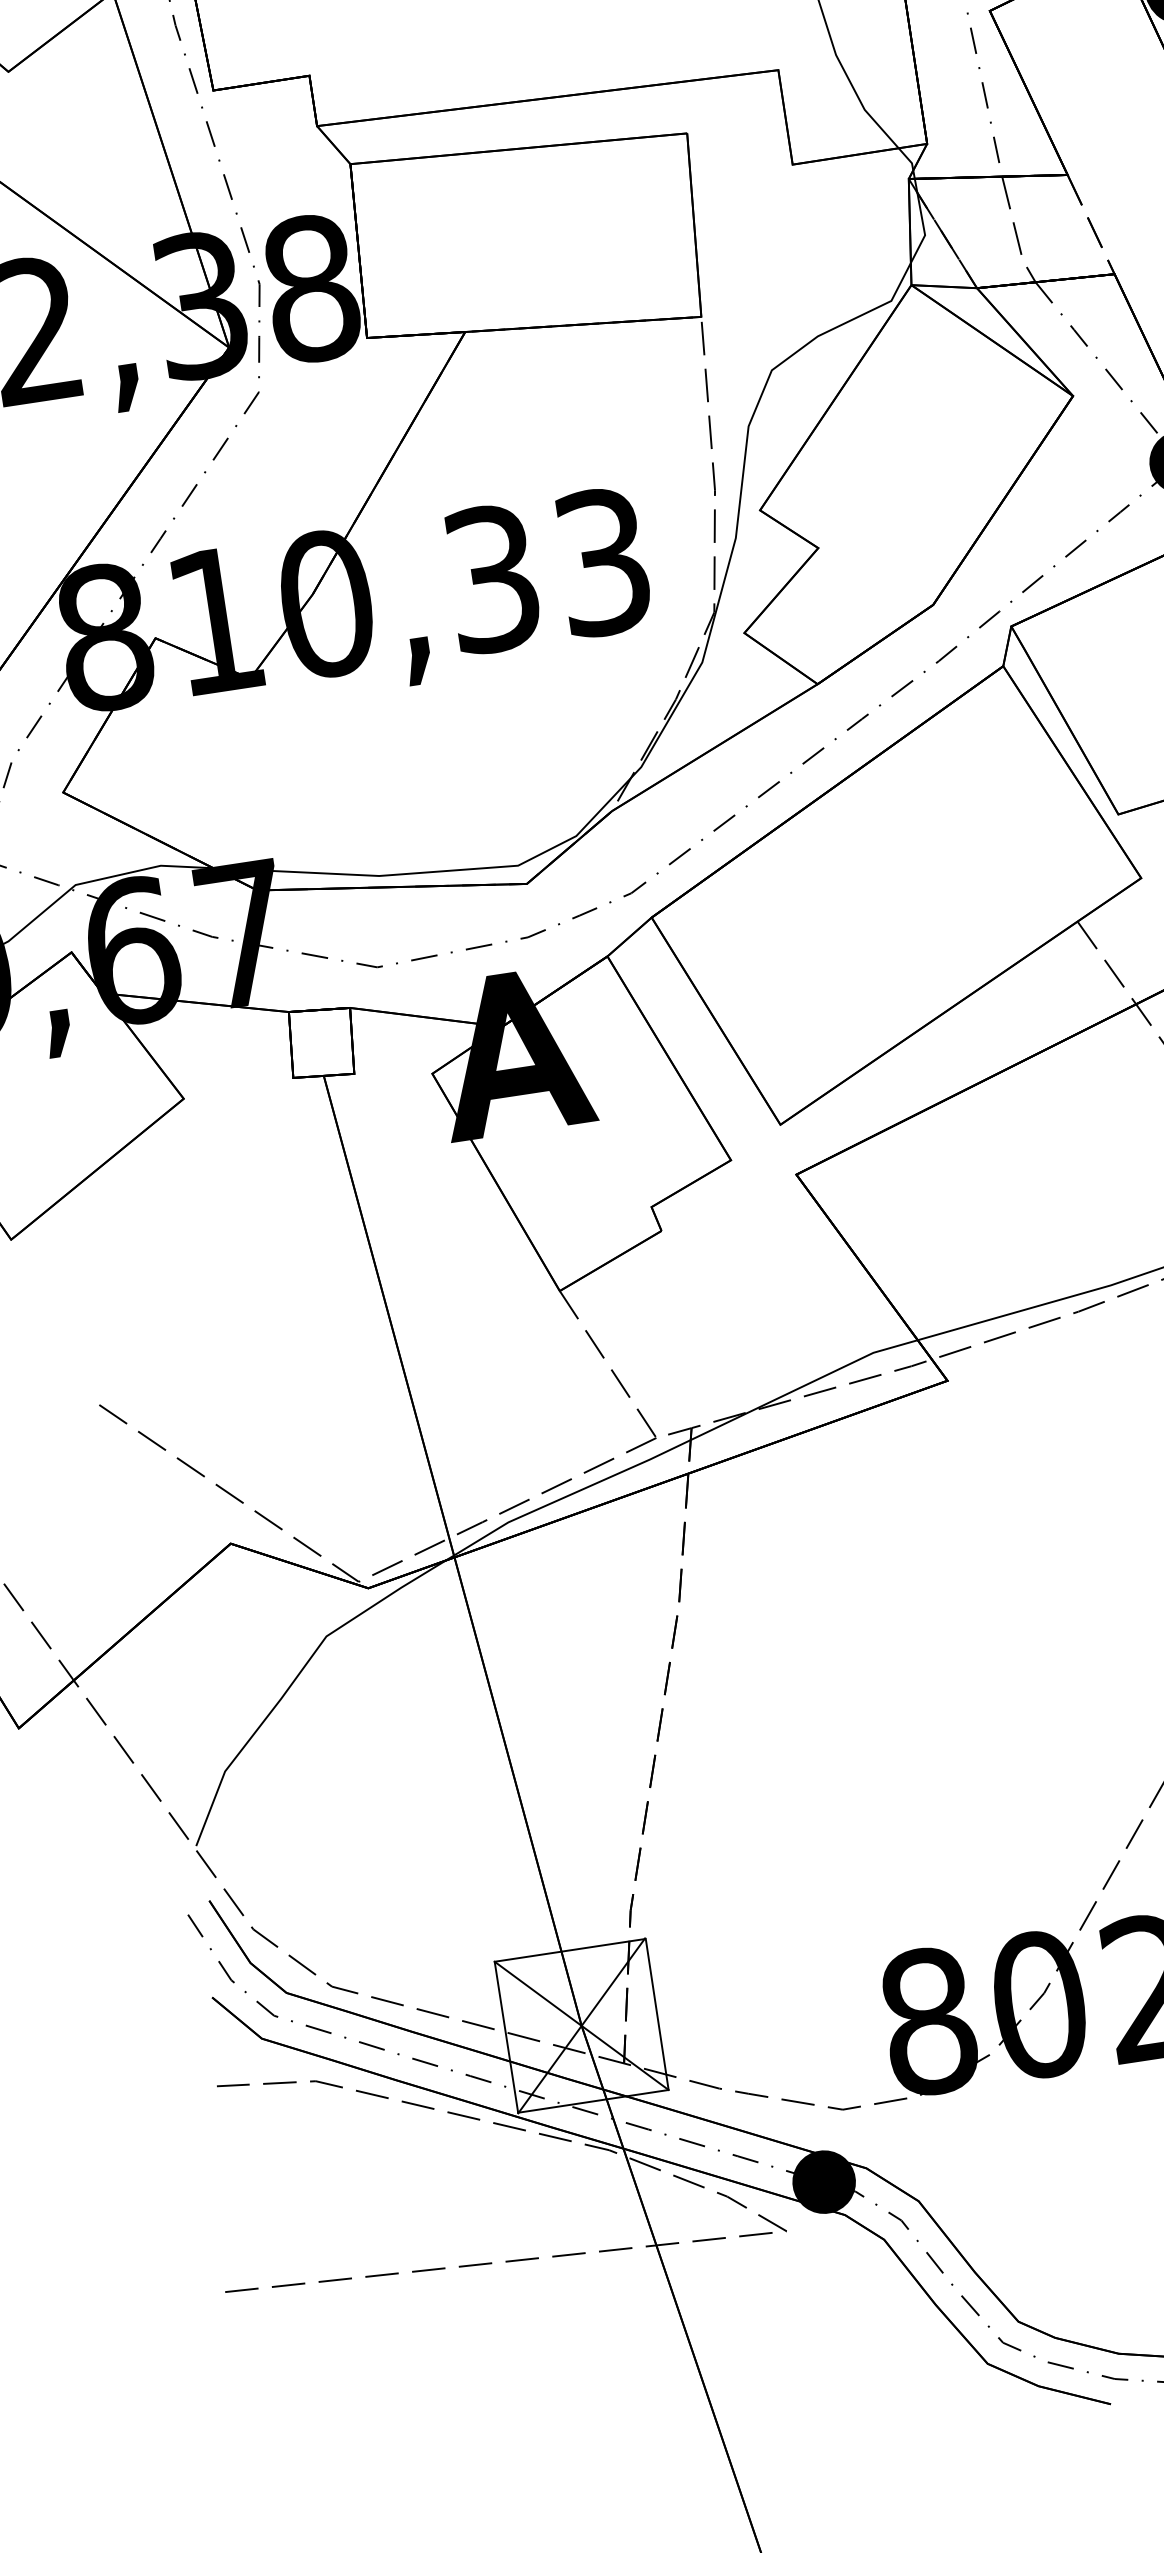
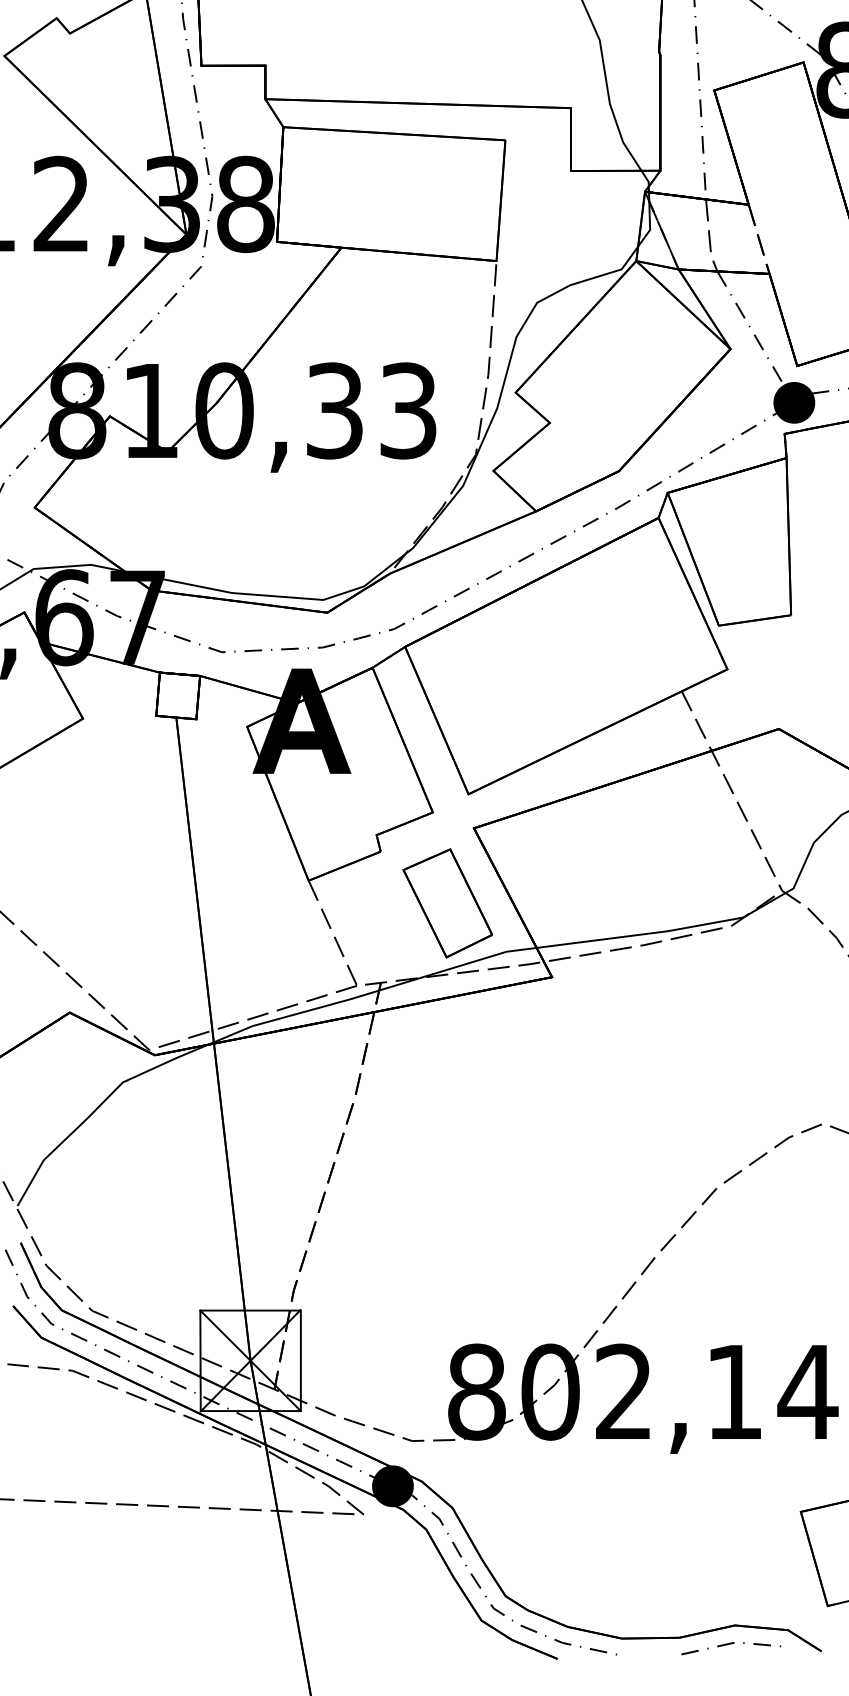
part: (773, 1293) -> (447, 903), added

